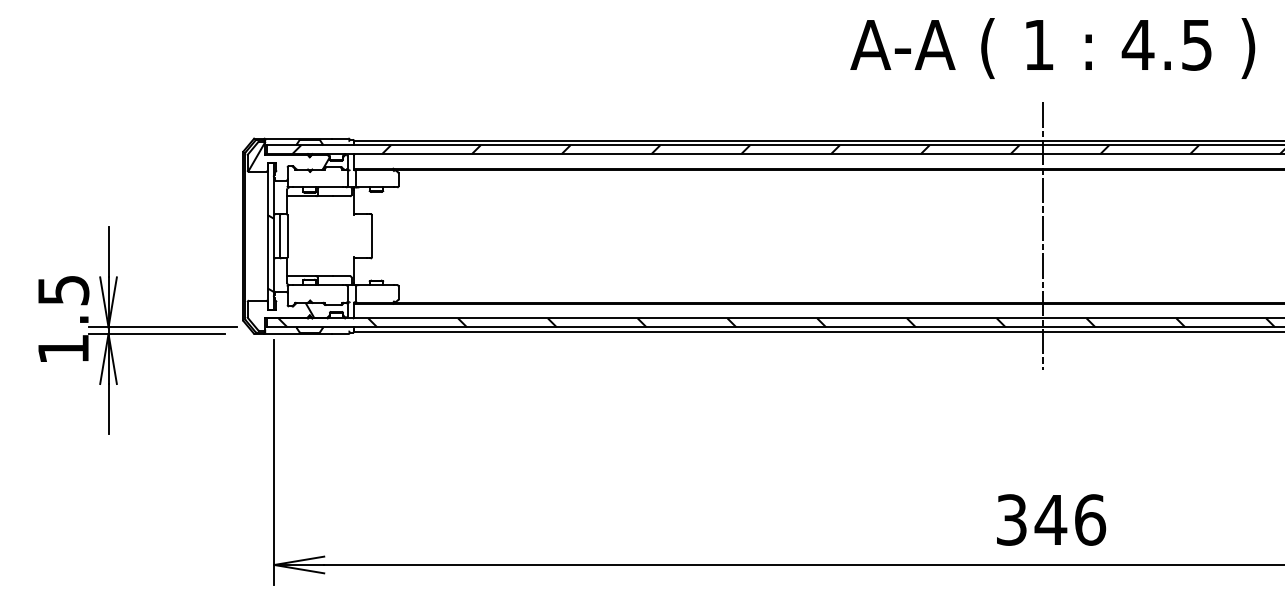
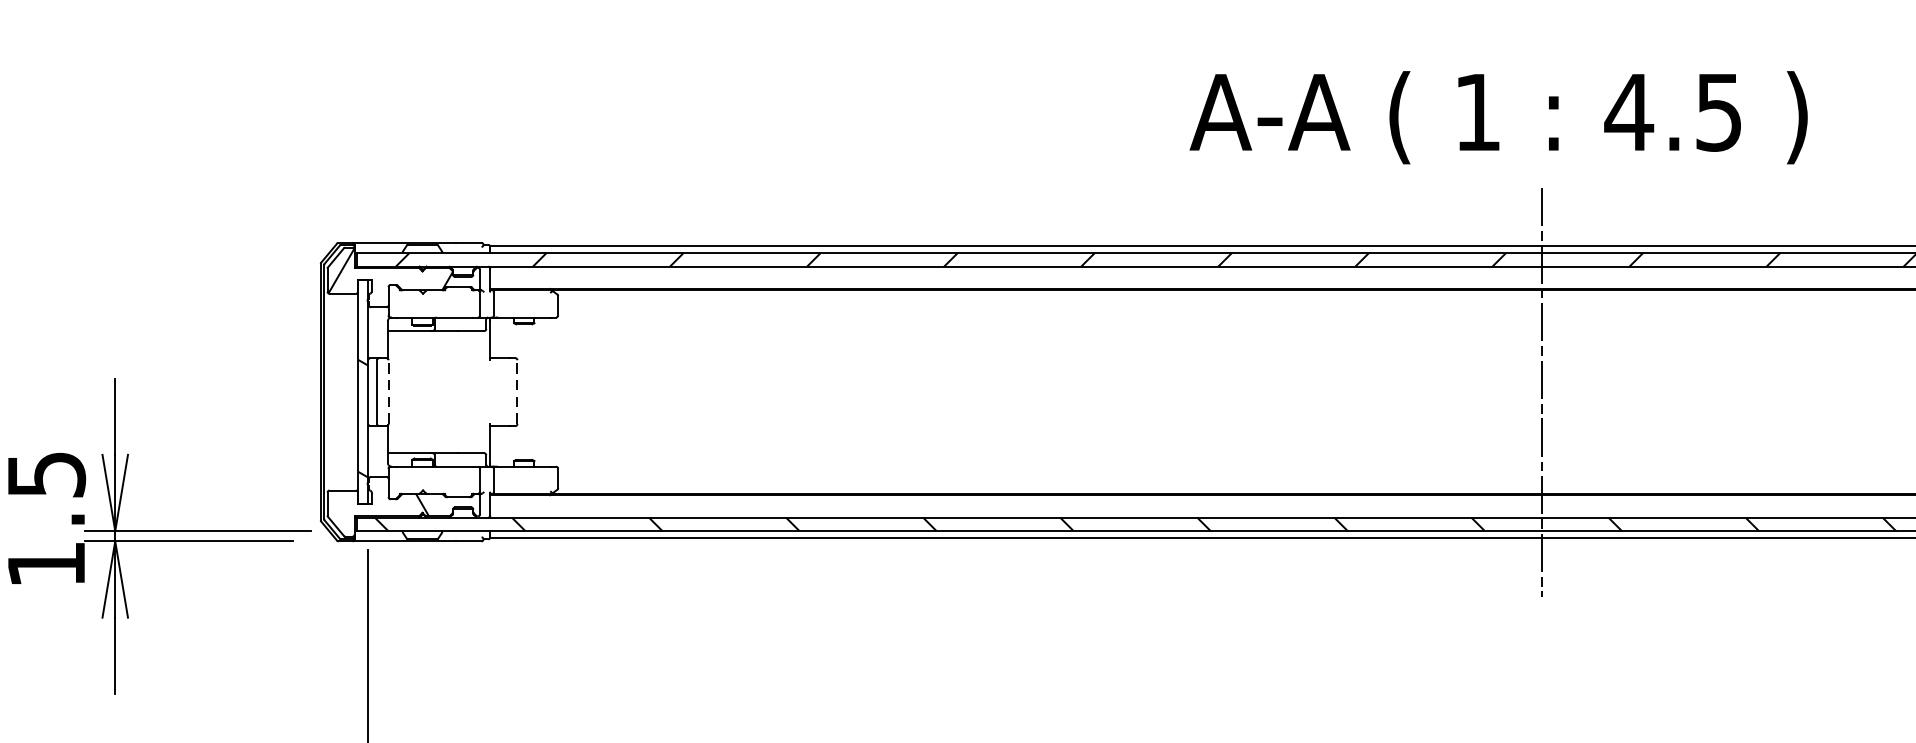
text: (1052, 48) -> (1498, 117), moved
line: (287, 236) -> (388, 392), solid -> dashed
line: (372, 236) -> (518, 392), solid -> dashed

